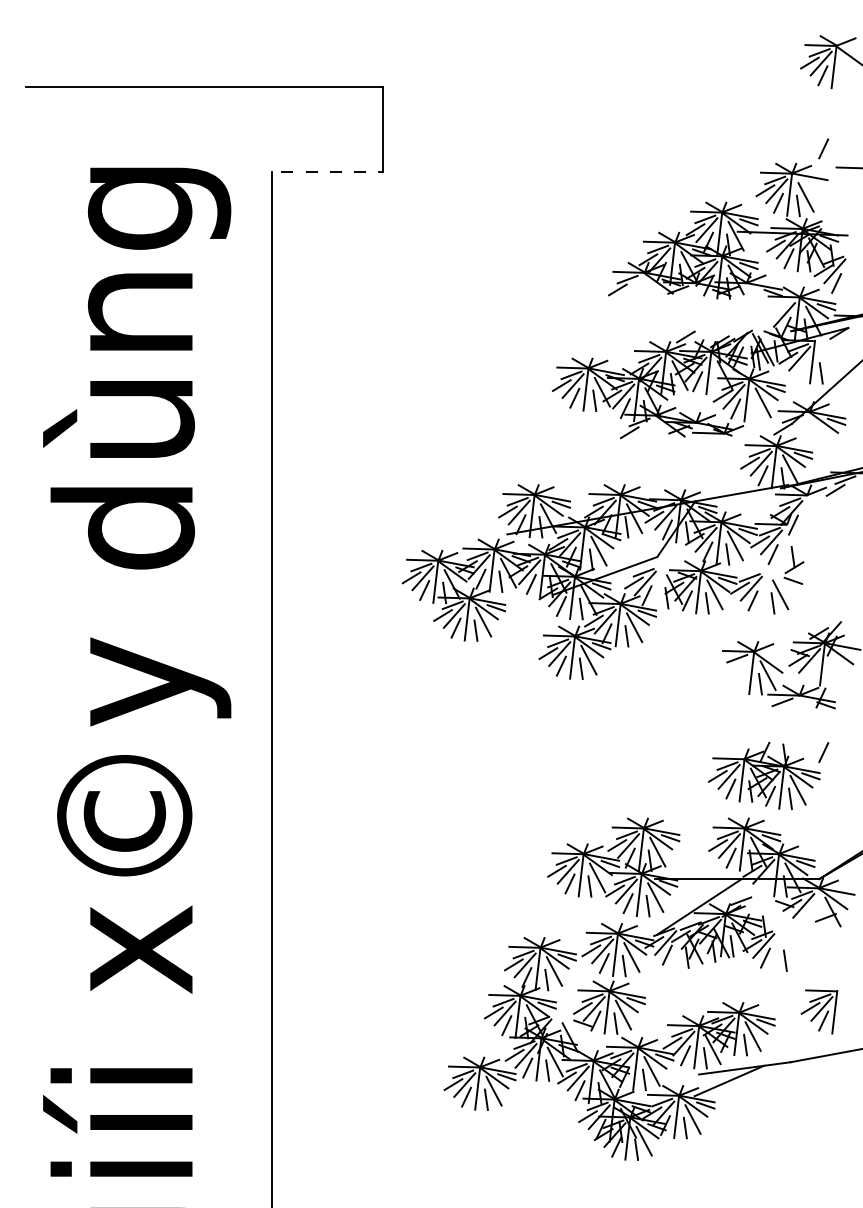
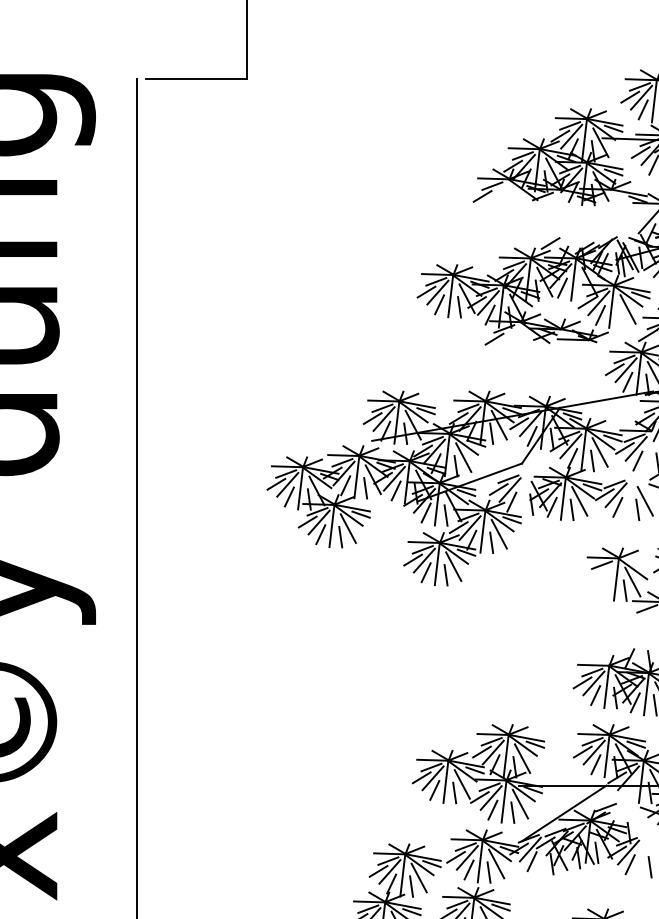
line: (331, 172) -> (196, 79), dashed -> solid

